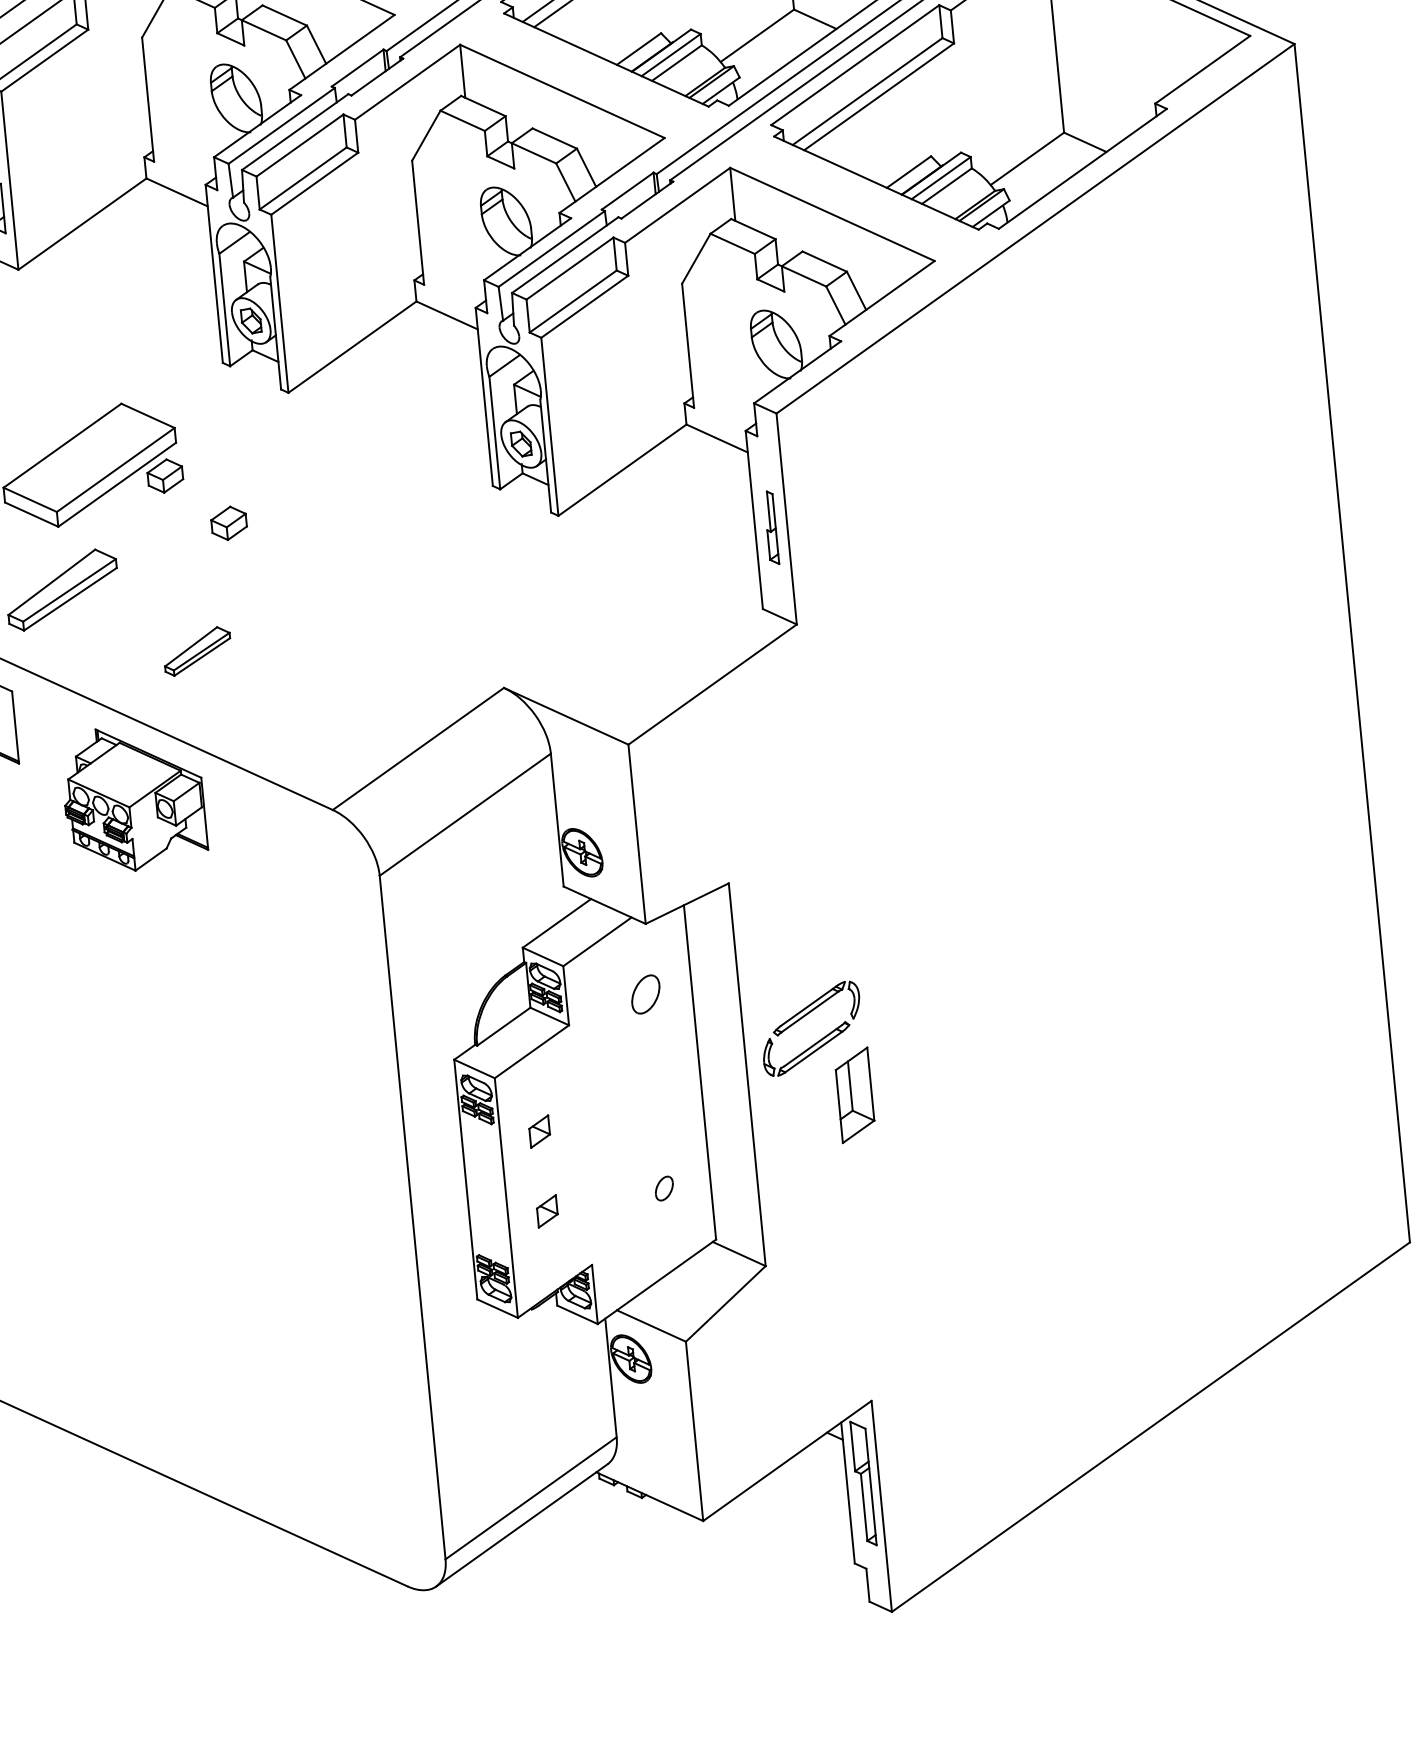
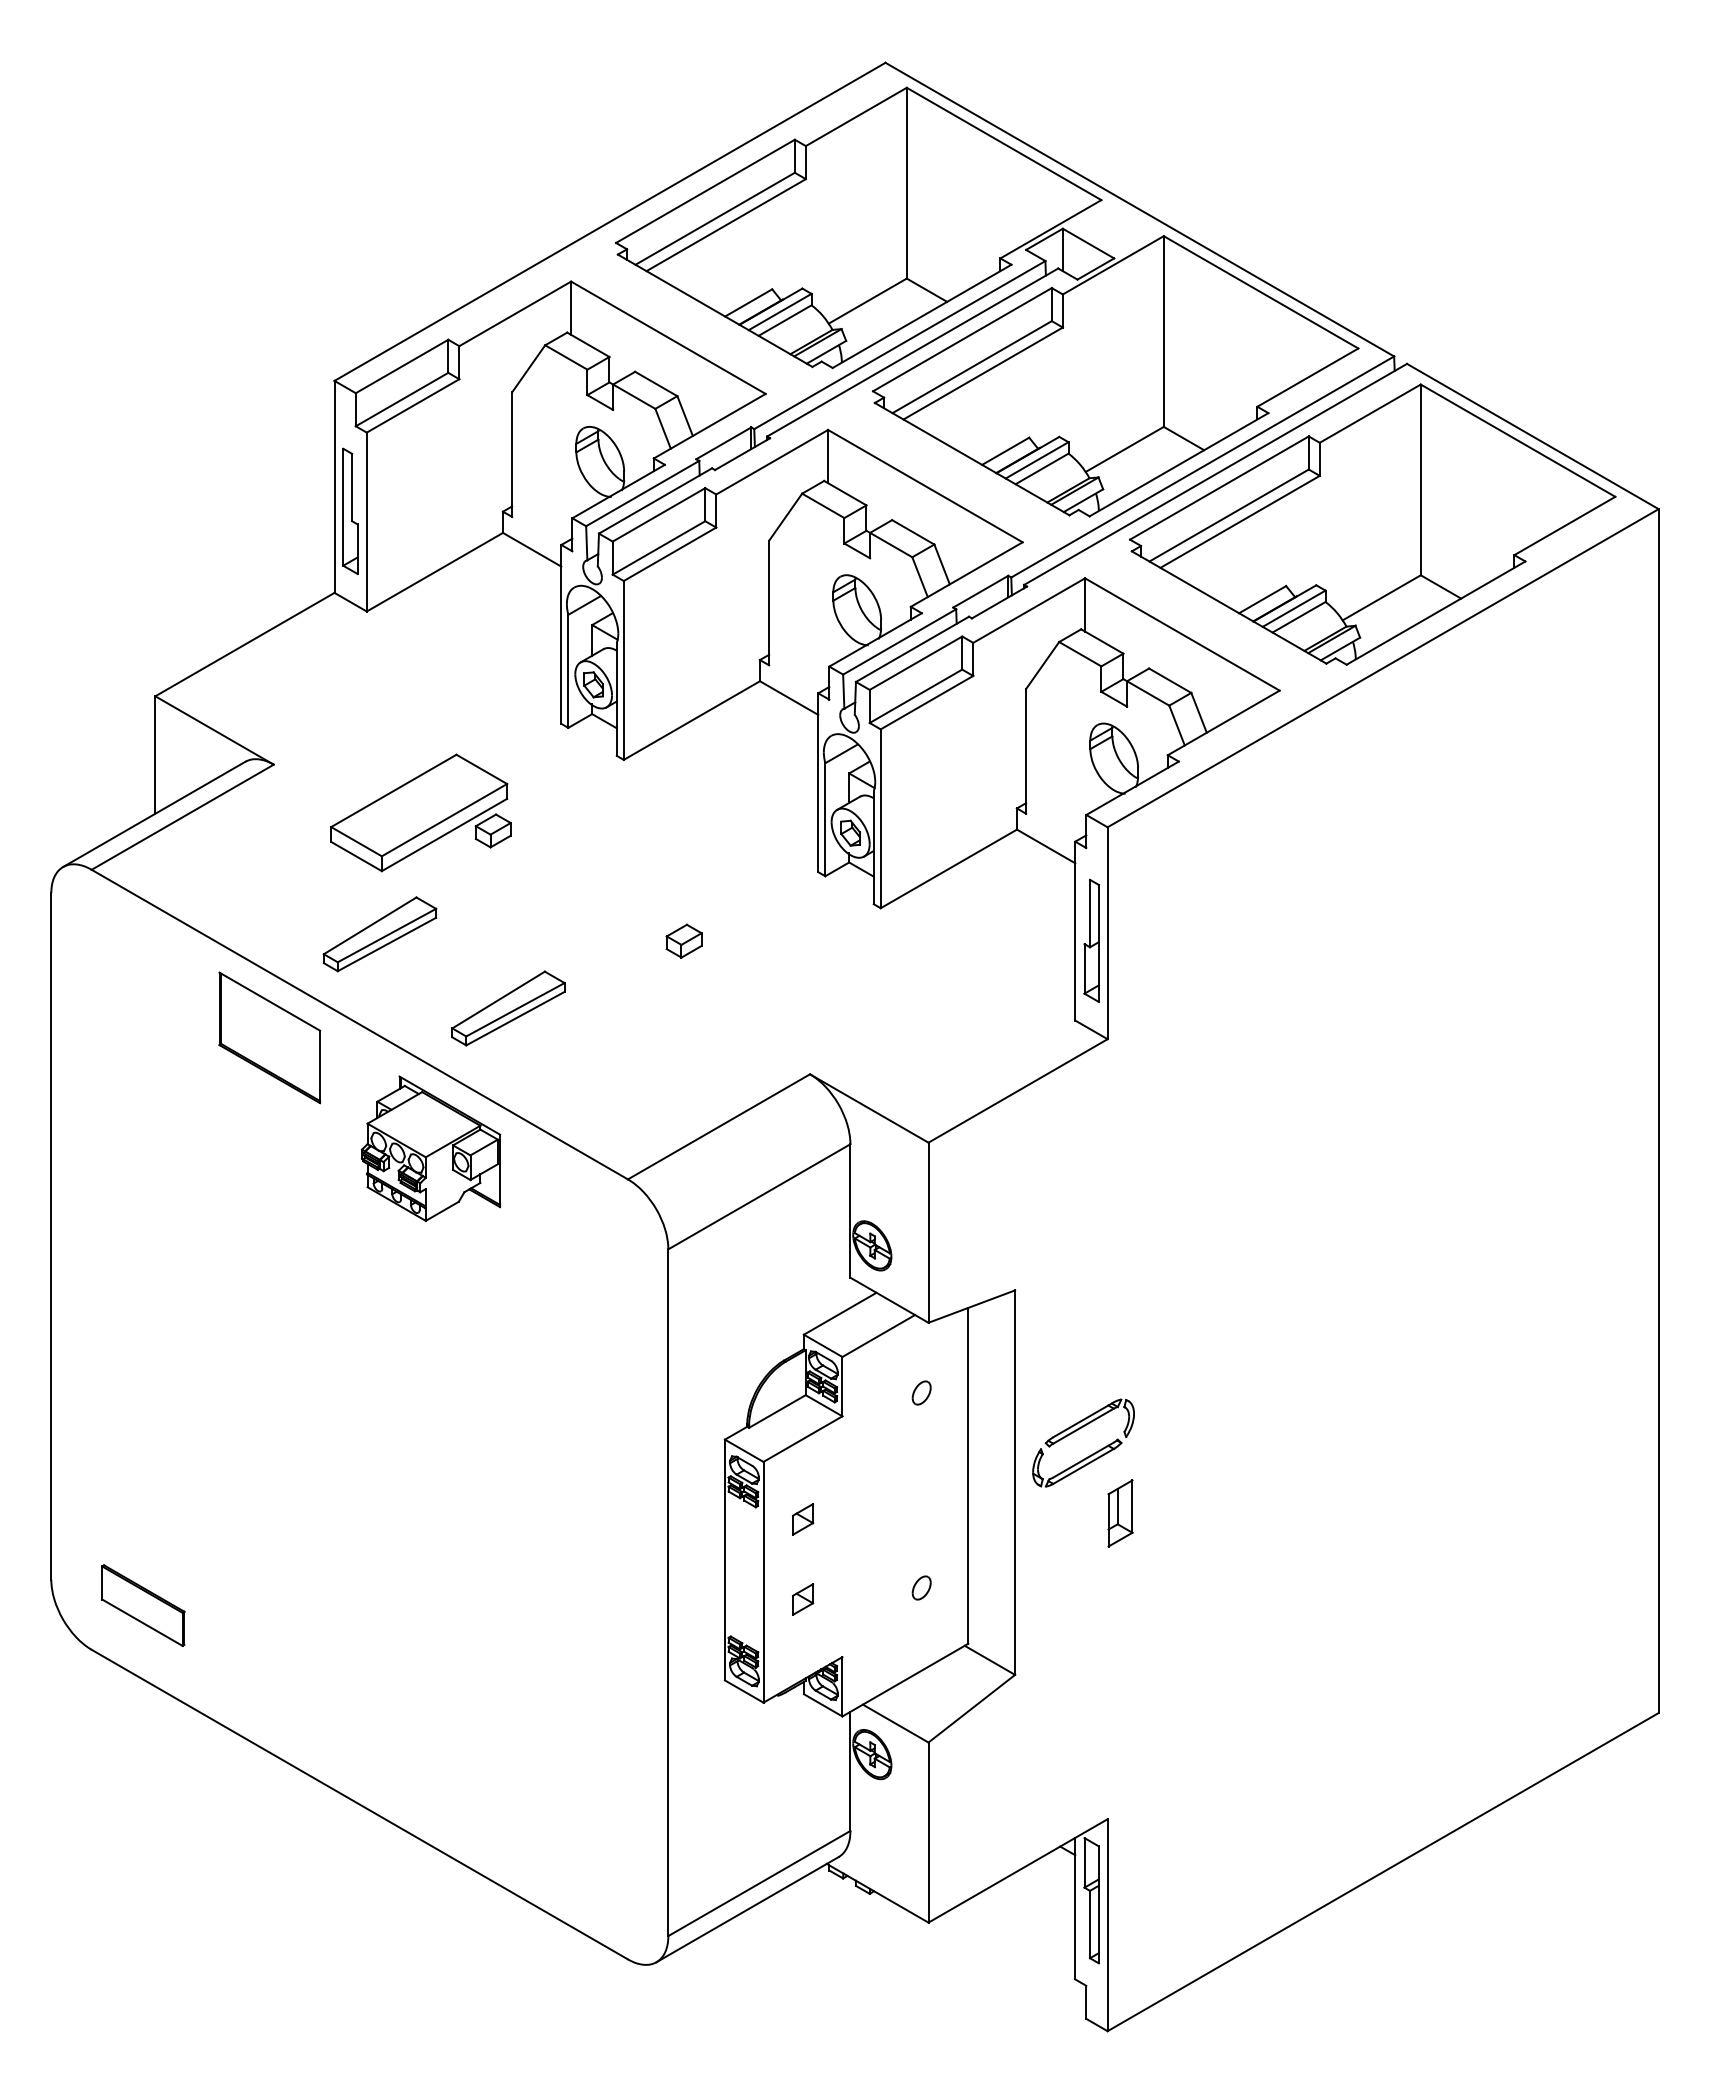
part: (228, 522) -> (683, 940), moved
part: (771, 527) -> (1091, 940), size x1.67
part: (197, 651) -> (508, 1008), size x1.67
part: (645, 993) -> (921, 1392), size x0.62
part: (855, 1095) -> (1120, 1513), size x0.71

